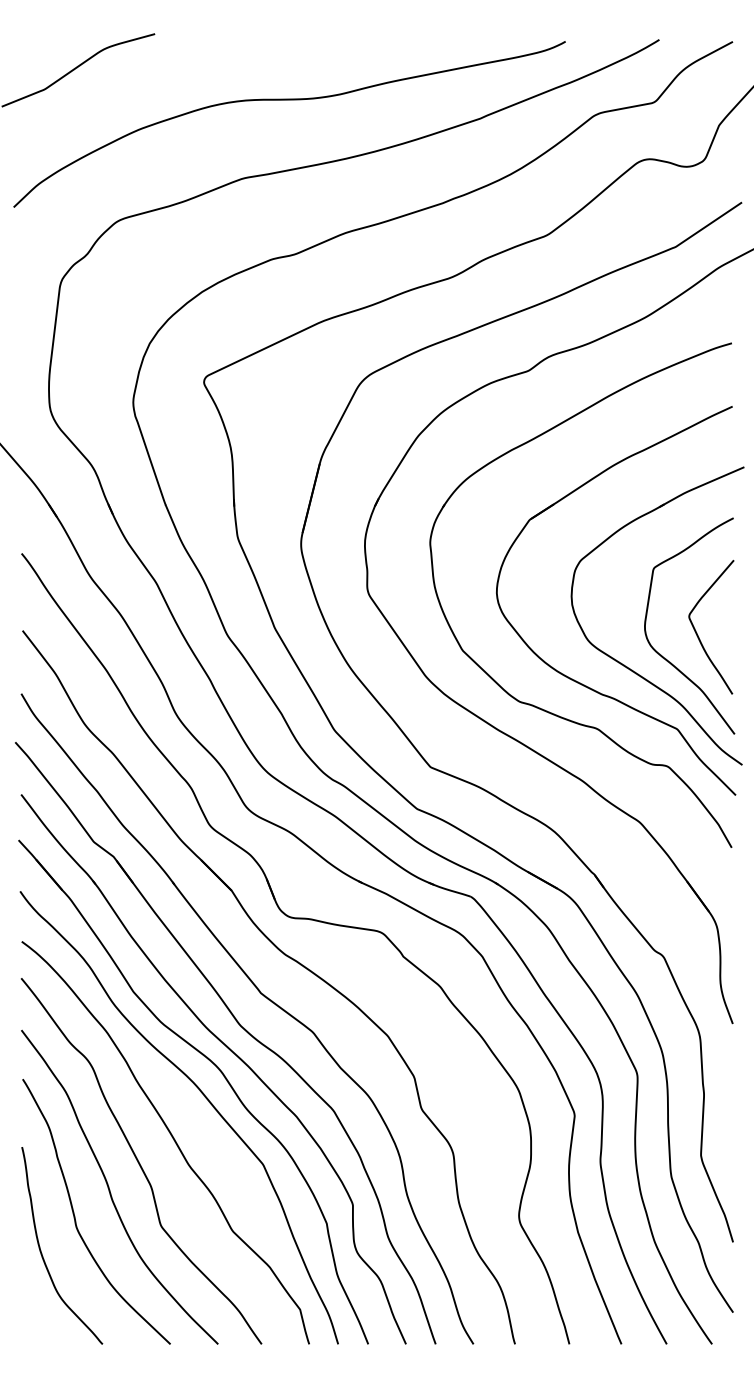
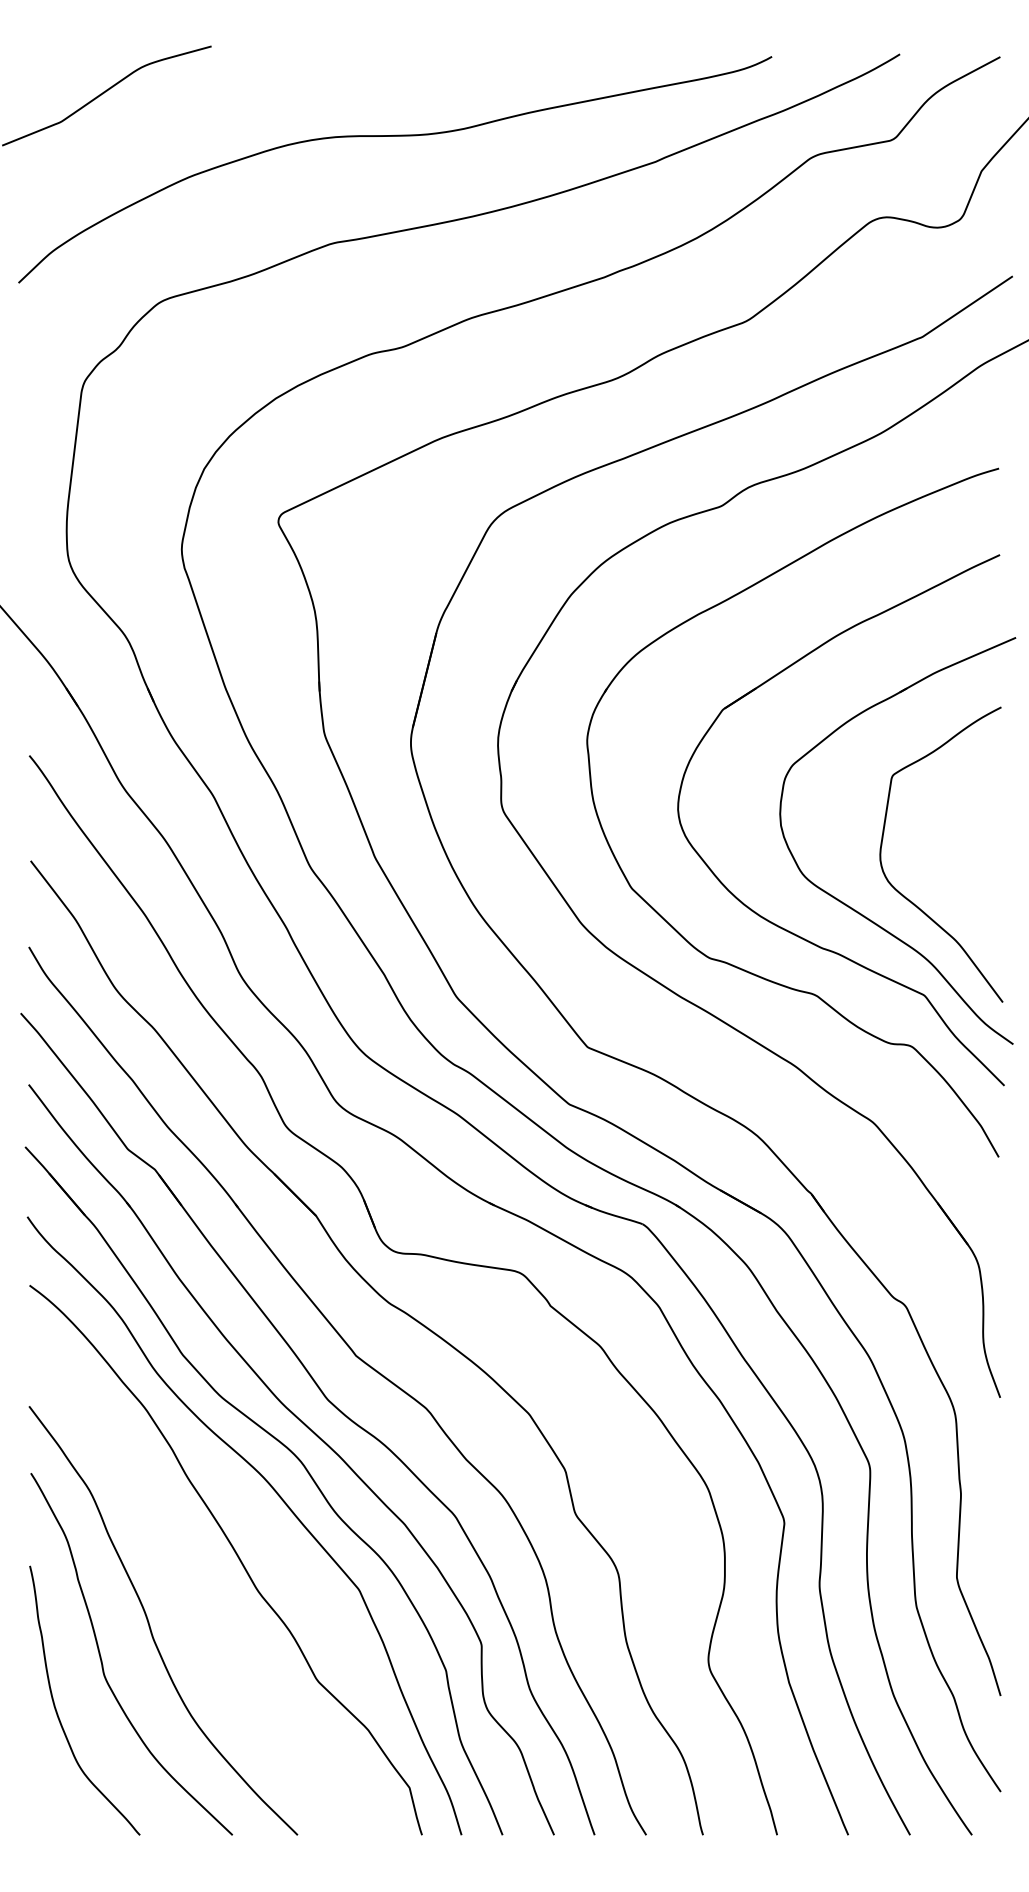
curve: (697, 632) -> (951, 863), removed
curve: (139, 1162) -> (190, 1587), removed

